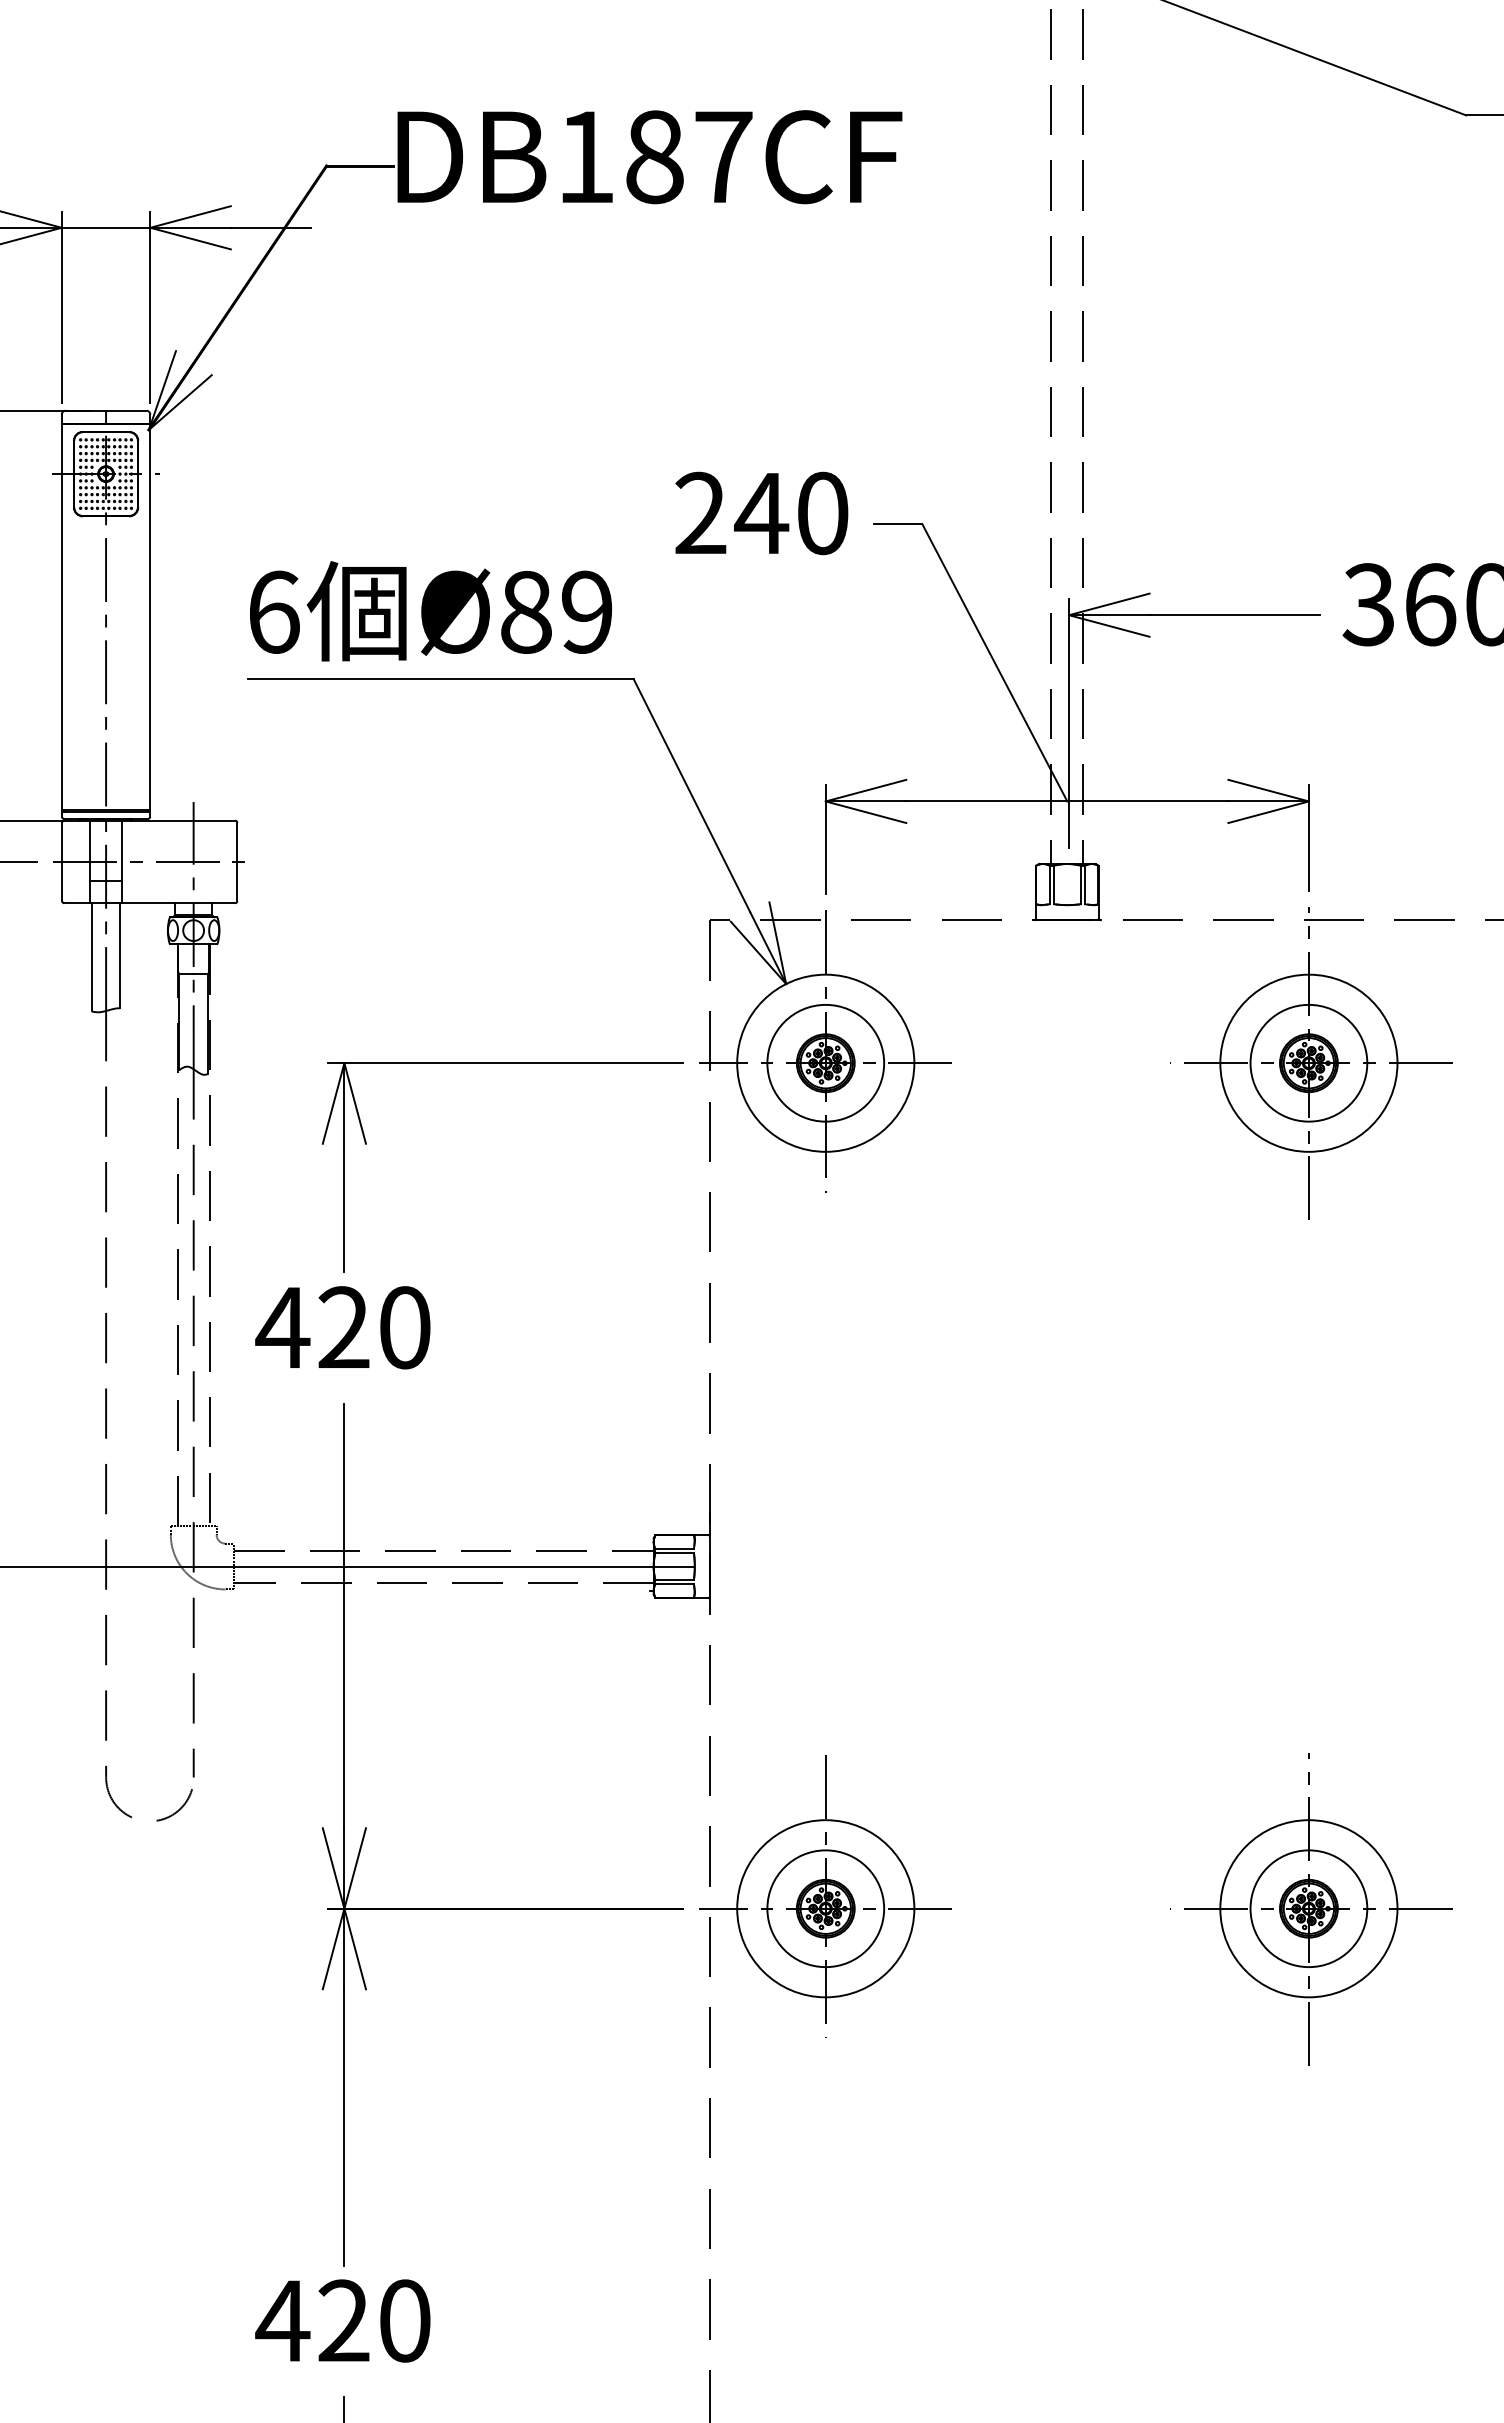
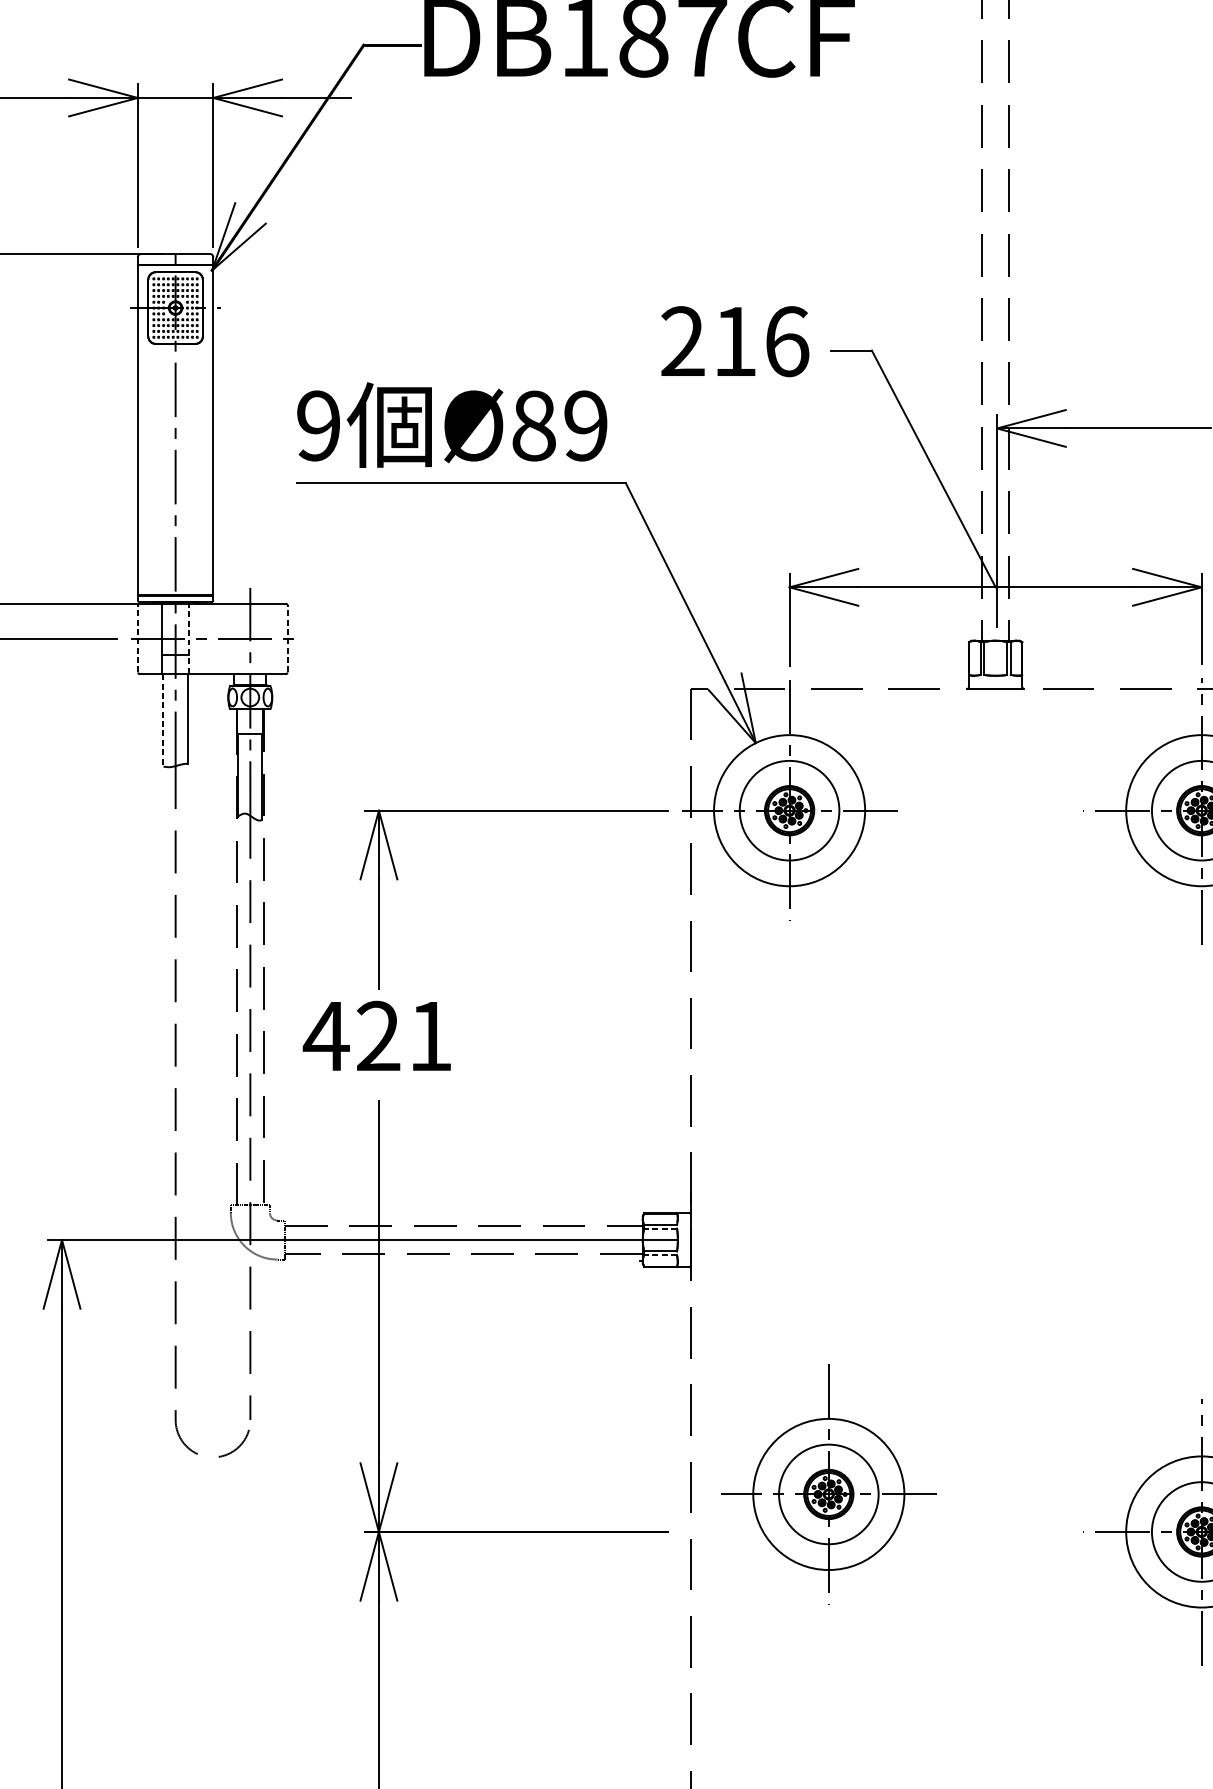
text: (791, 513) -> (760, 341), 240 -> 216
text: (273, 611) -> (318, 425), 6 -> 9
line: (62, 861) -> (138, 638), solid -> dashed
line: (122, 861) -> (189, 638), solid -> dashed
line: (237, 861) -> (287, 638), solid -> dashed
line: (91, 957) -> (163, 720), solid -> dashed
text: (405, 1327) -> (431, 1036), 420 -> 421
line: (674, 1553) -> (660, 1228), solid -> dashed
line: (674, 1584) -> (660, 1255), solid -> dashed
part: (825, 1896) -> (828, 1483), moved

